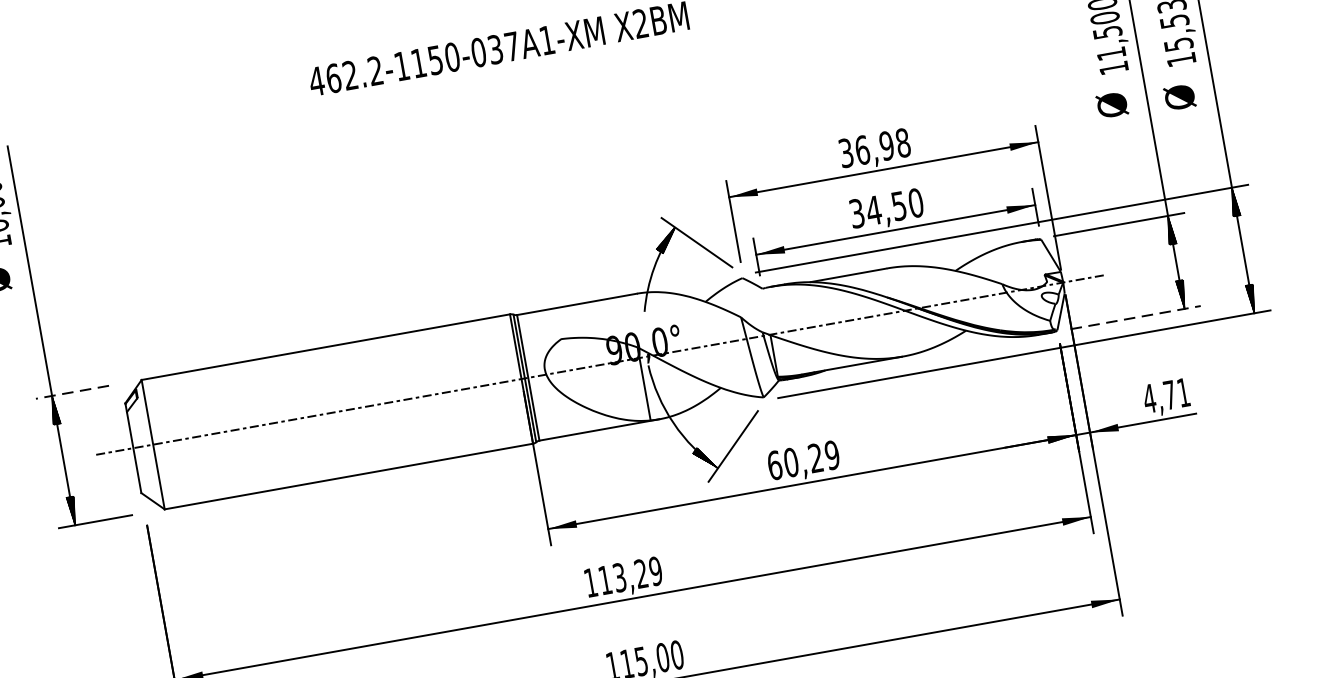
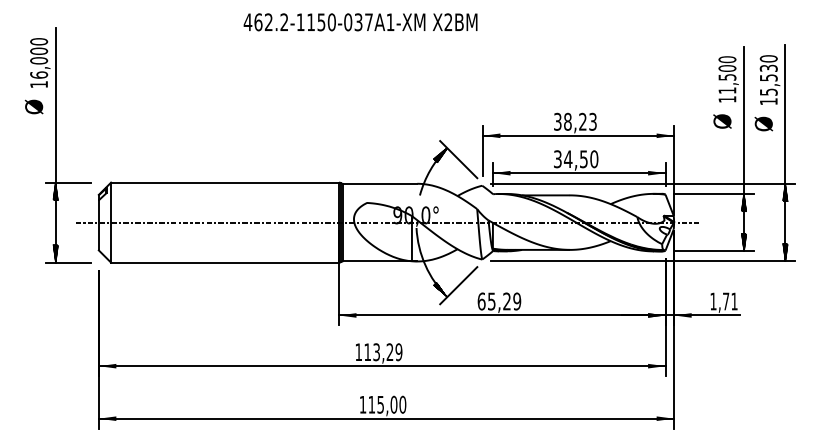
text: (882, 146) -> (580, 121), 36,98 -> 38,23
line: (1136, 317) -> (714, 251), dashed -> solid
line: (72, 392) -> (68, 182), dashed -> solid
text: (1149, 398) -> (713, 301), 4,71 -> 1,71
text: (790, 462) -> (491, 301), 60,29 -> 65,29

